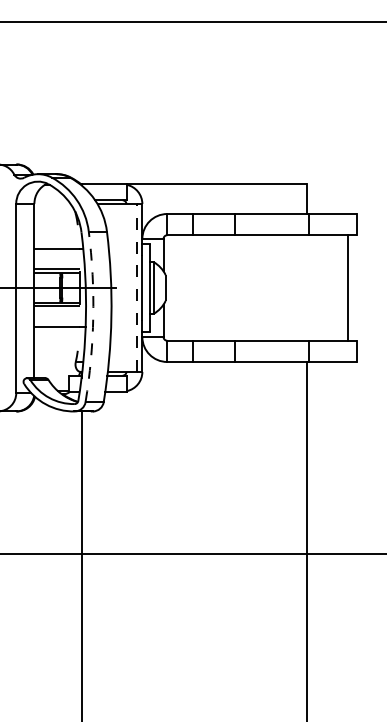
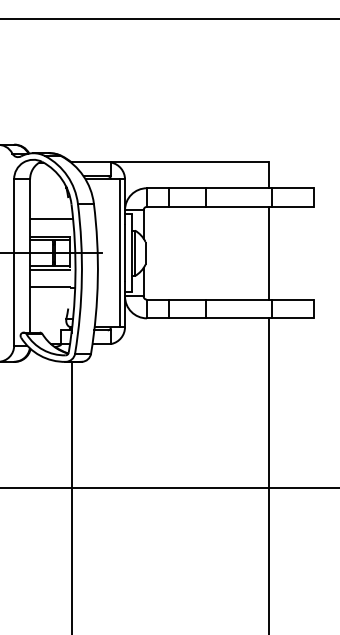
line: (136, 287) -> (119, 252), dashed -> solid
line: (347, 287) -> (269, 252), moved
arc: (93, 317) -> (82, 279), dashed -> solid

